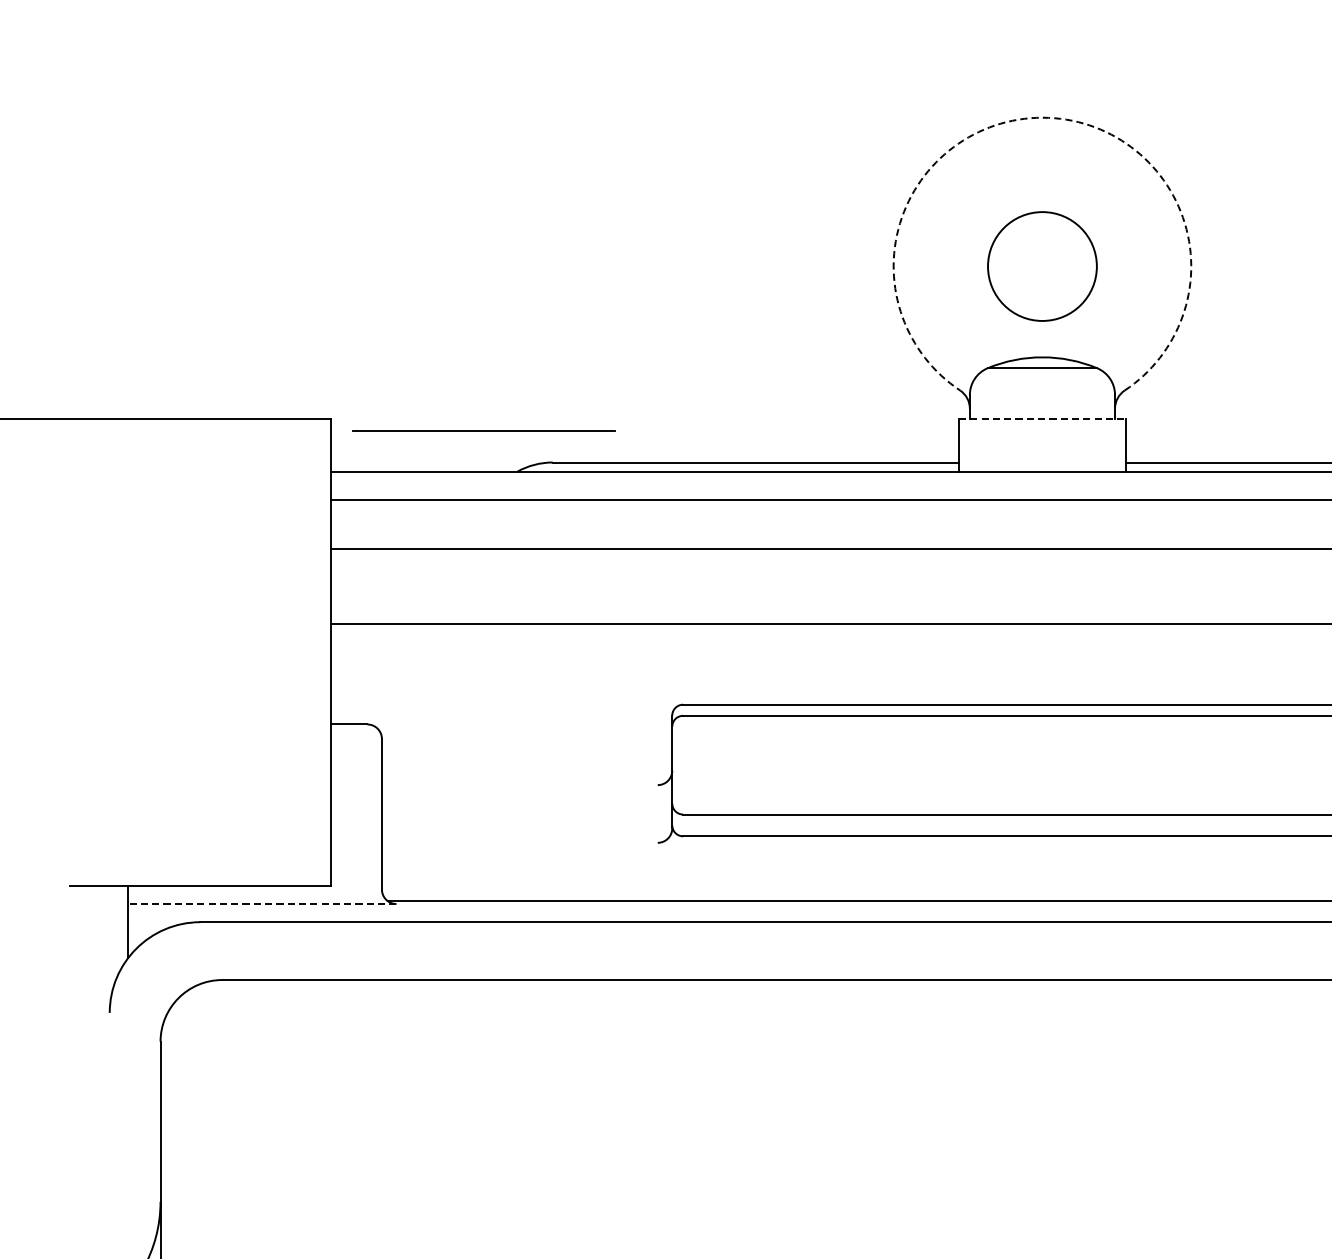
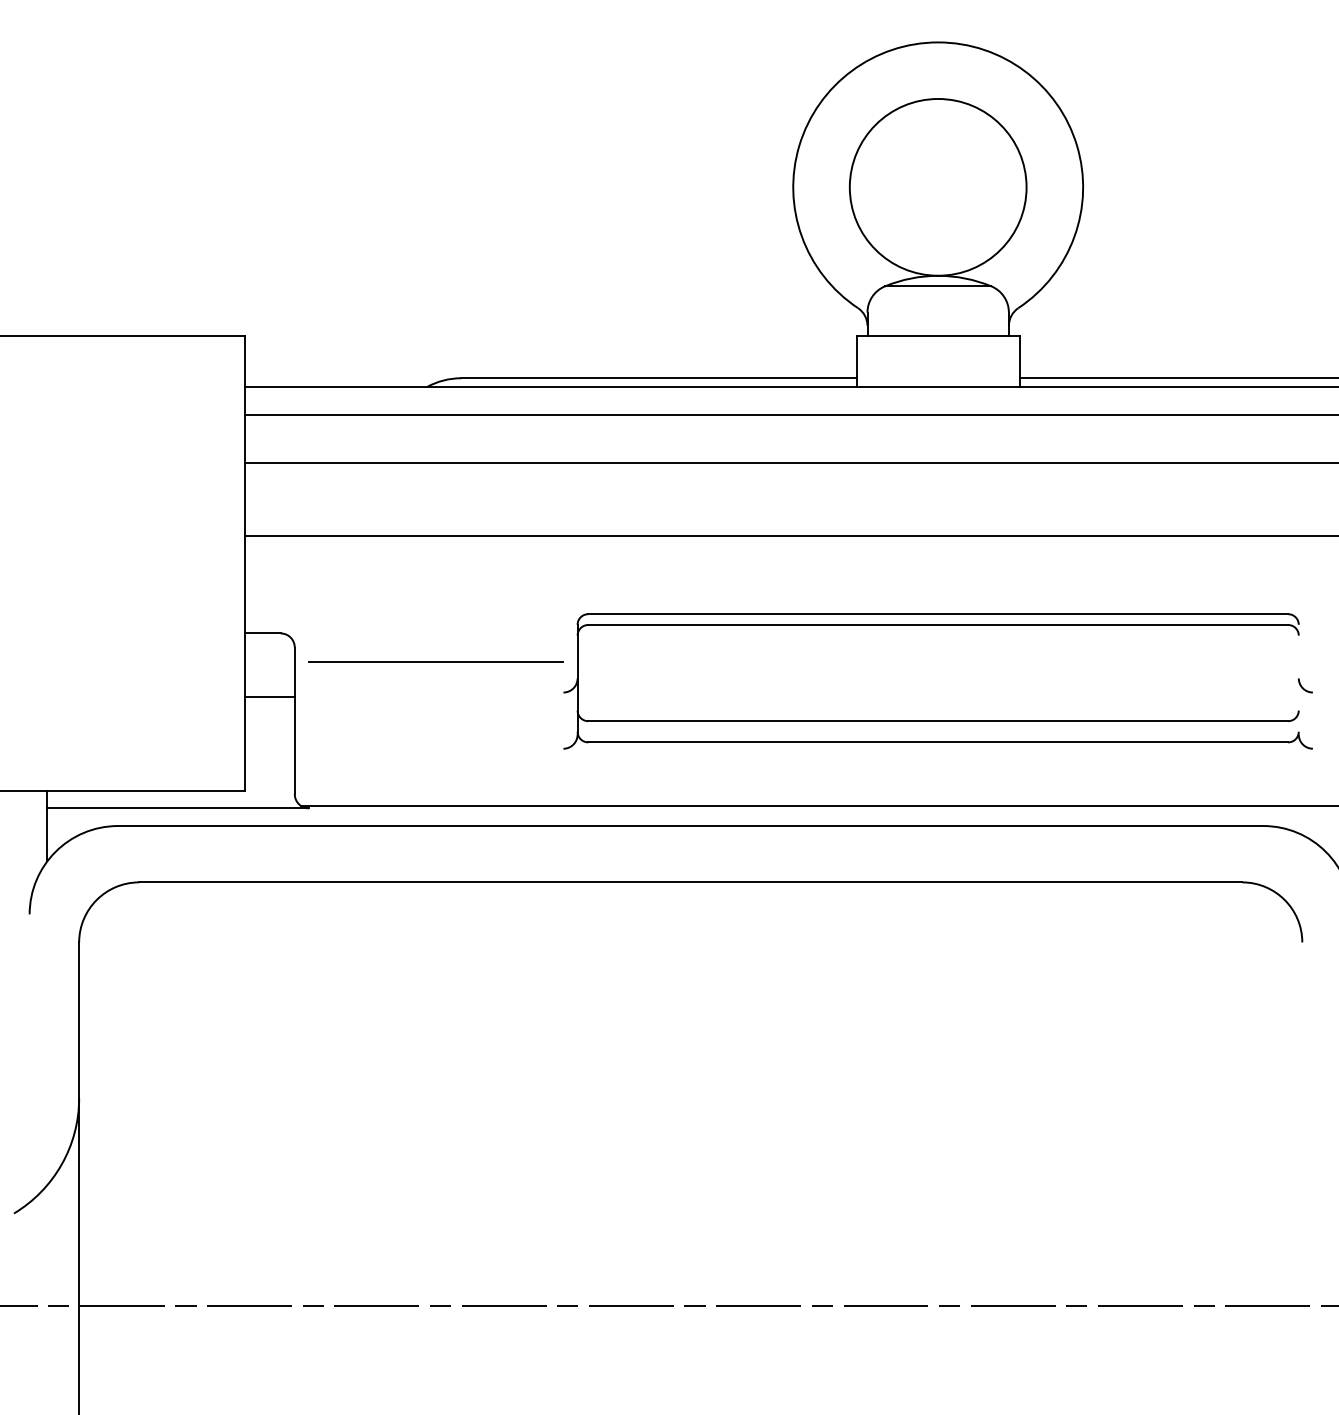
arc: (1042, 117) -> (938, 42), dashed -> solid
circle: (1041, 265) -> (937, 186), size x1.67
line: (1042, 418) -> (938, 335), dashed -> solid
line: (483, 429) -> (435, 661), moved
line: (355, 790) -> (269, 697), added
line: (262, 904) -> (178, 808), dashed -> solid

